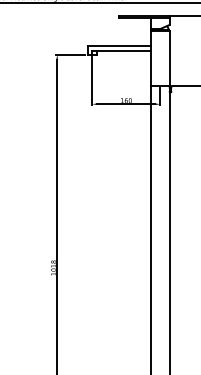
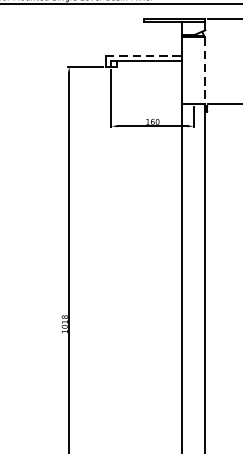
line: (119, 46) -> (144, 56), solid -> dashed
line: (169, 58) -> (204, 70), solid -> dashed

